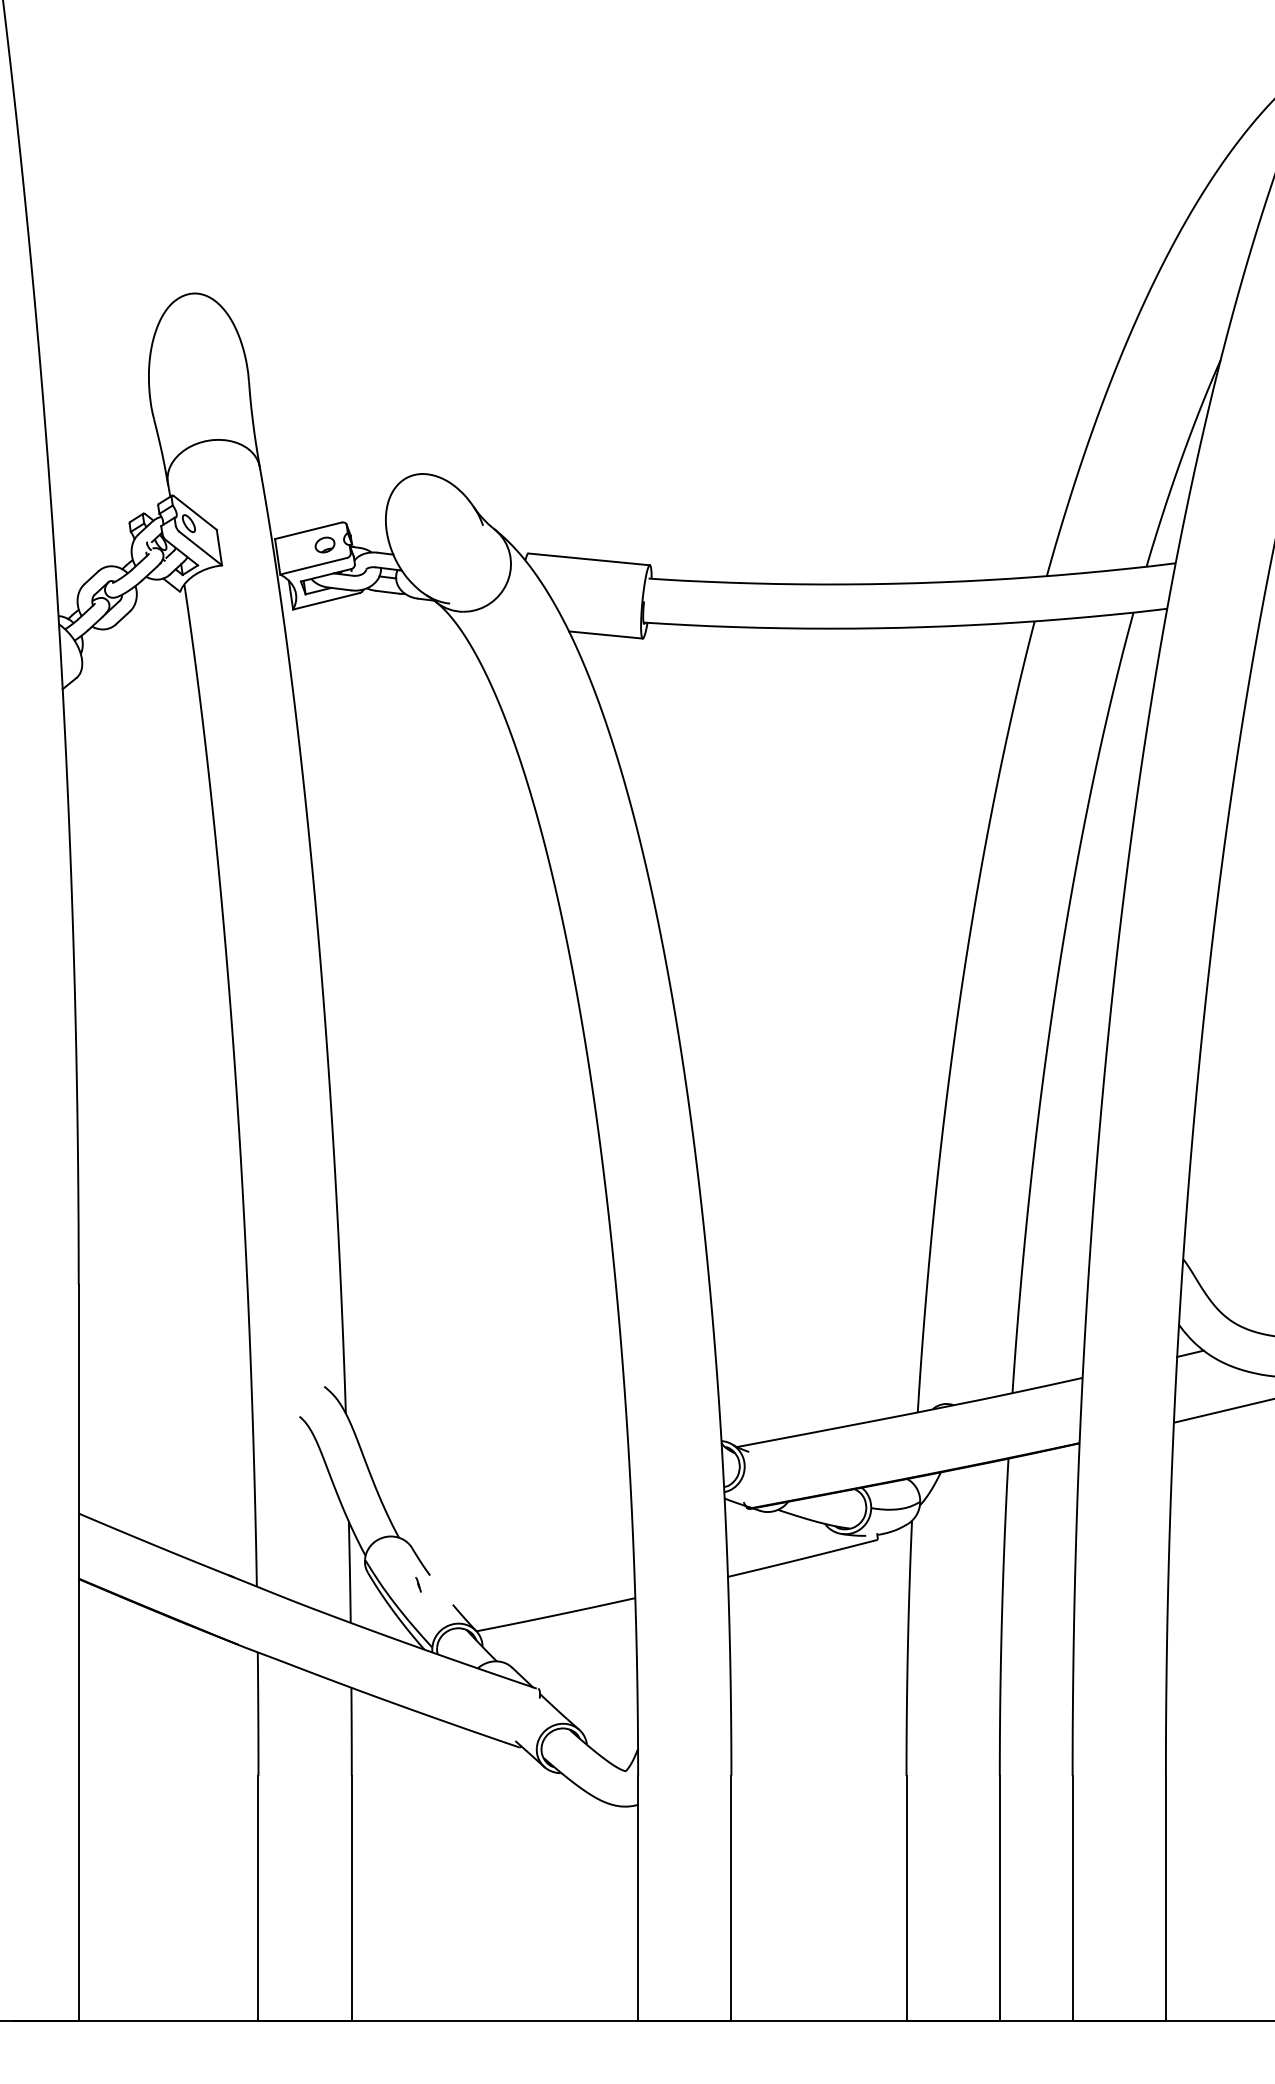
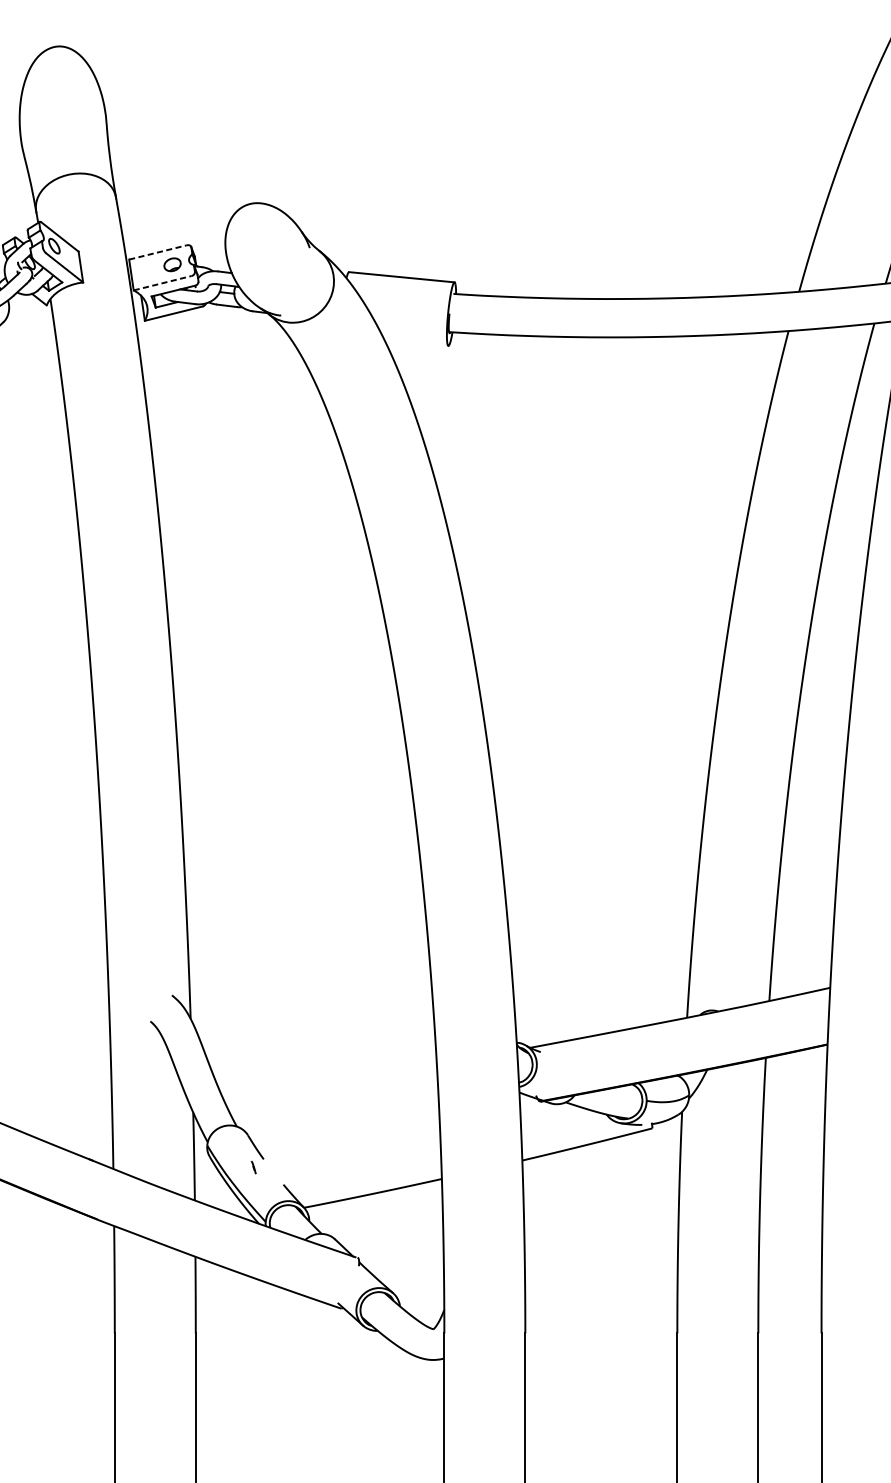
line: (308, 530) -> (158, 252), solid -> dashed
line: (313, 566) -> (162, 283), solid -> dashed
line: (605, 634) -> (416, 342), removed

